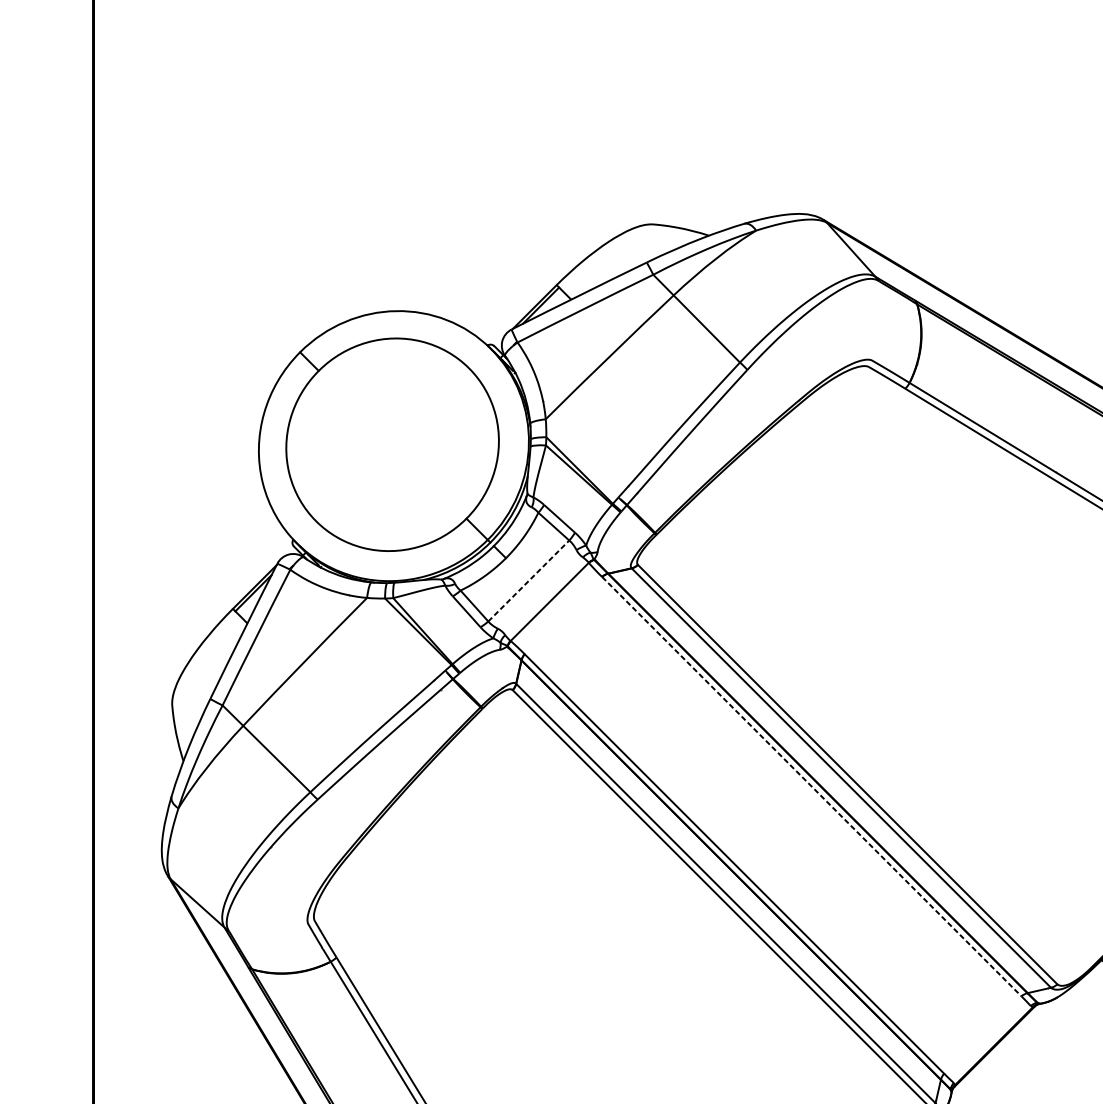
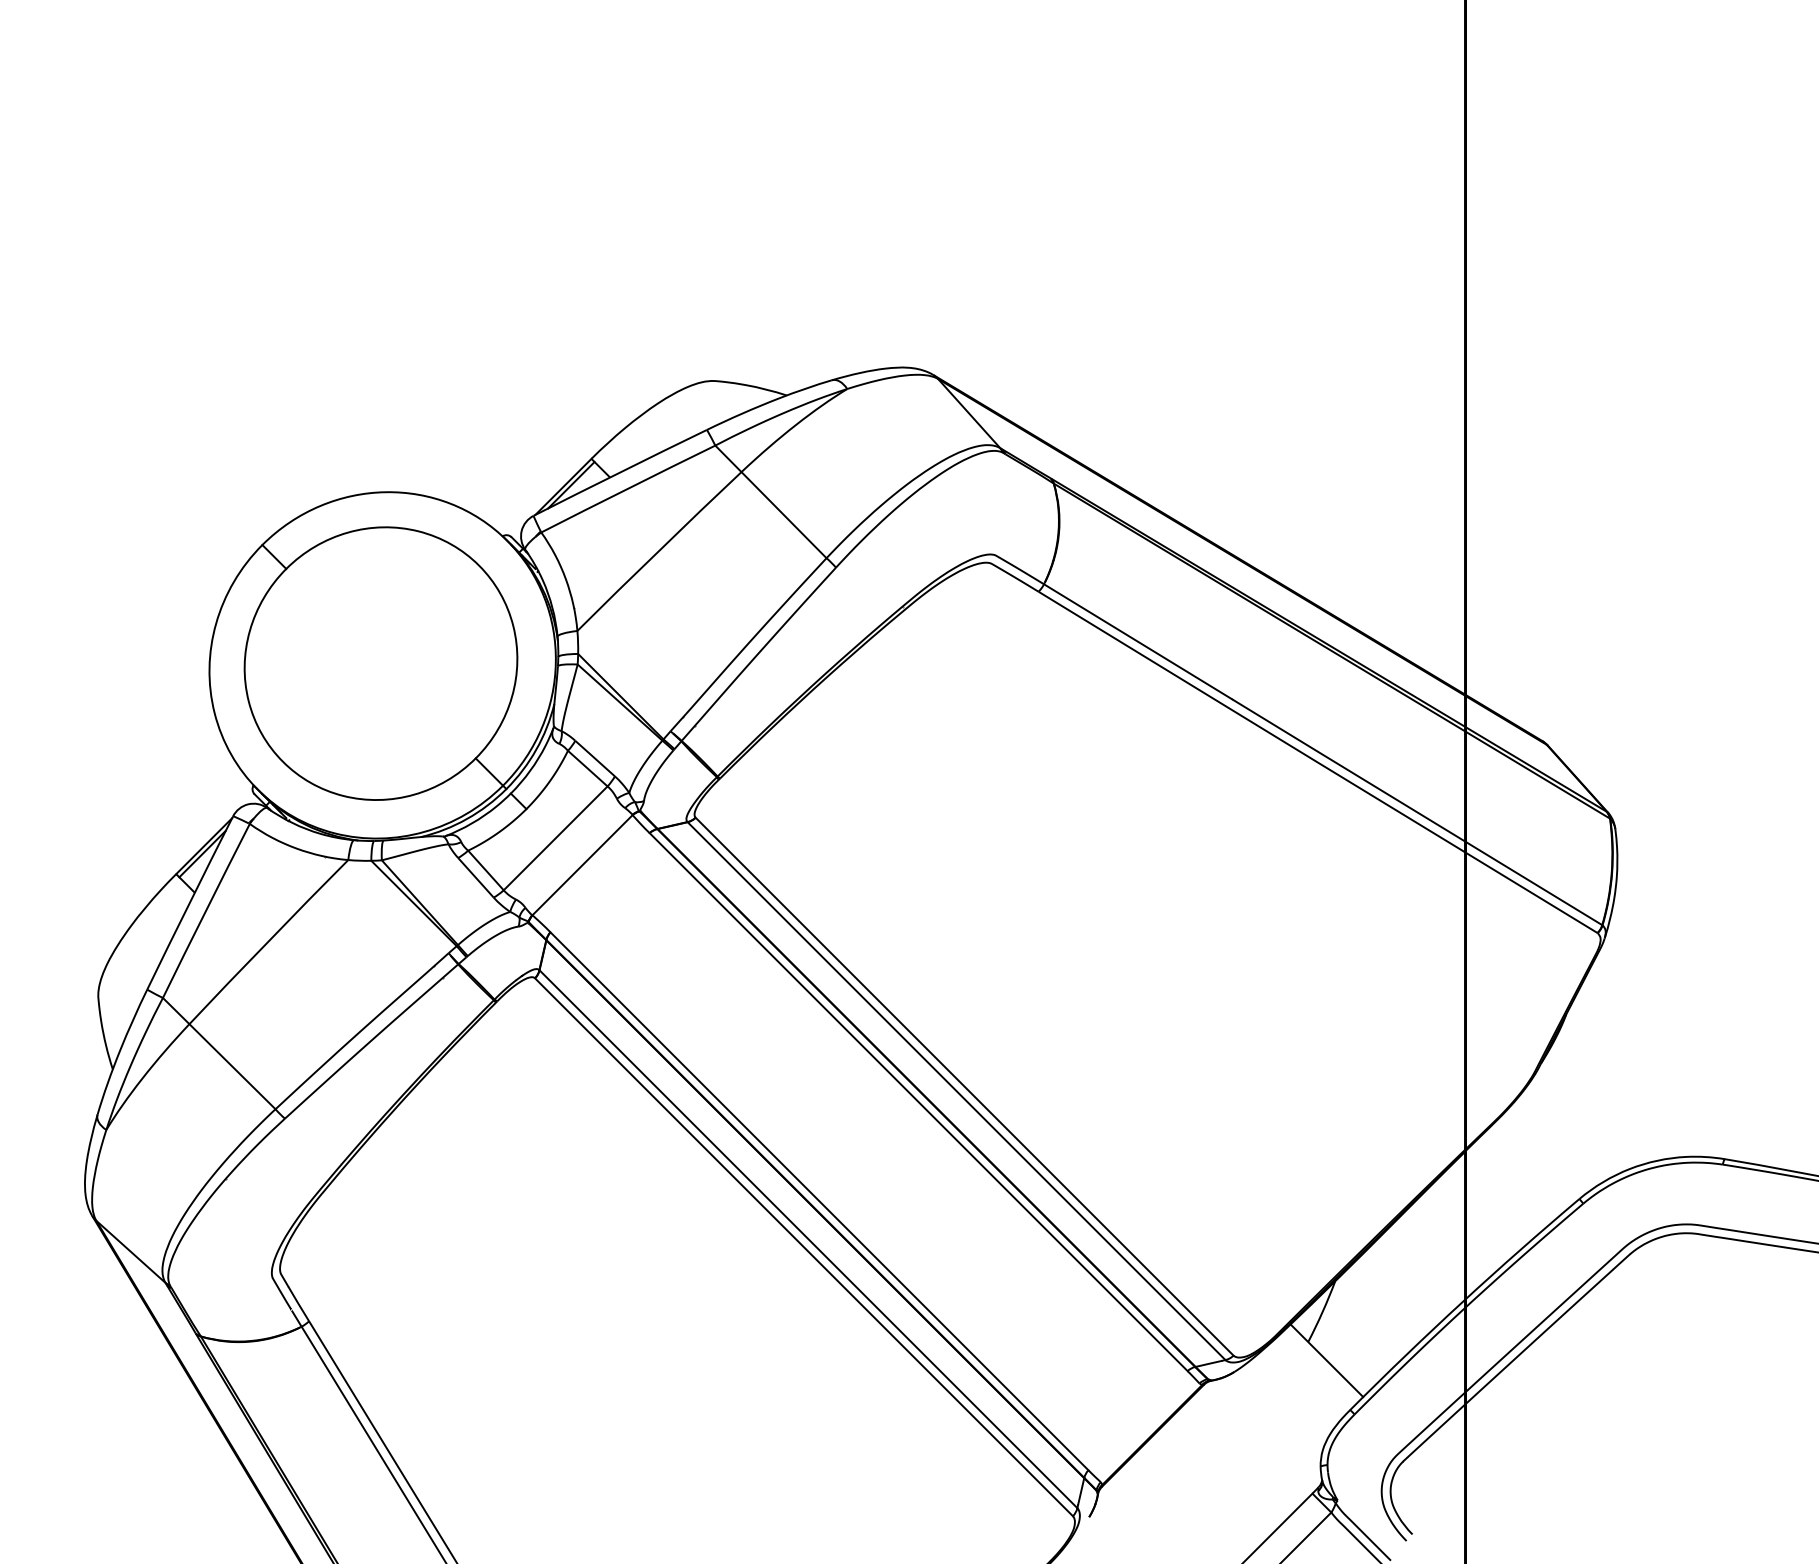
line: (529, 581) -> (556, 838), dashed -> solid
line: (812, 786) -> (919, 1102), dashed -> solid

